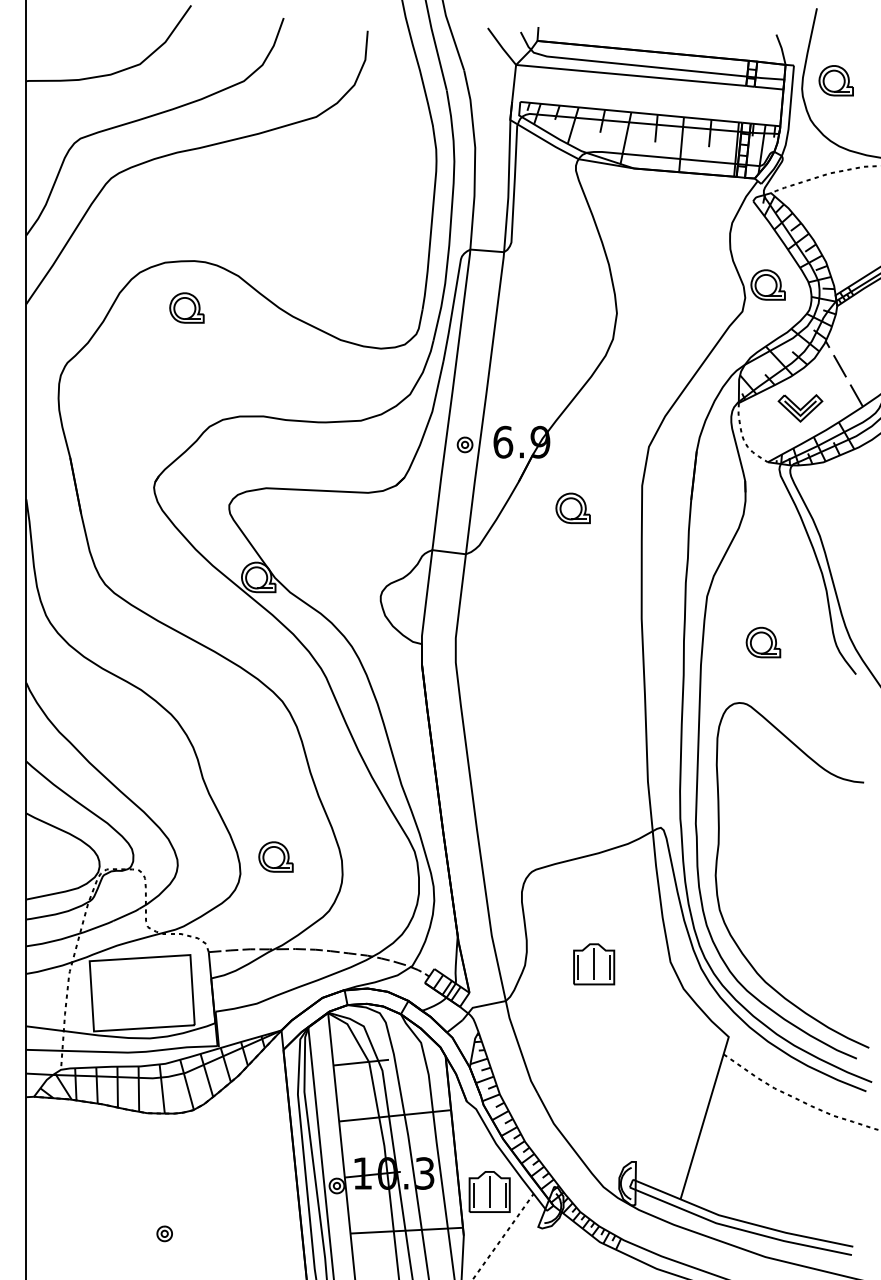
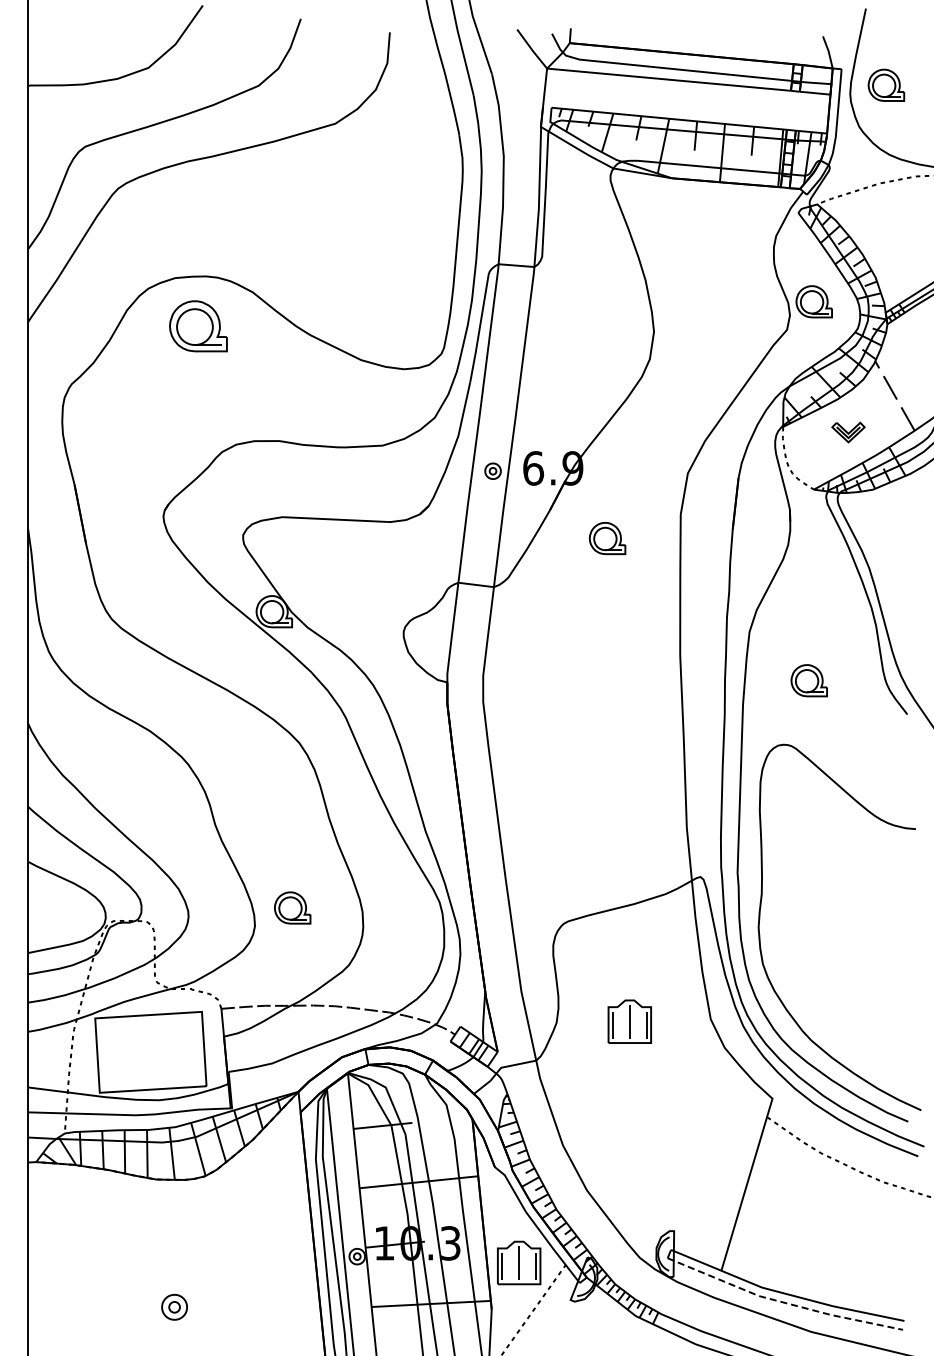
part: (186, 307) -> (197, 325), size x1.6
part: (800, 408) -> (848, 432), size x0.7
line: (739, 1229) -> (783, 1302), solid -> dashed
part: (164, 1233) -> (174, 1307), size x1.6

